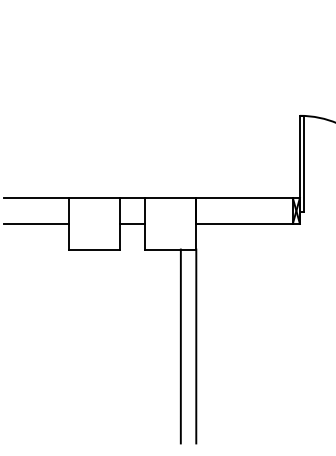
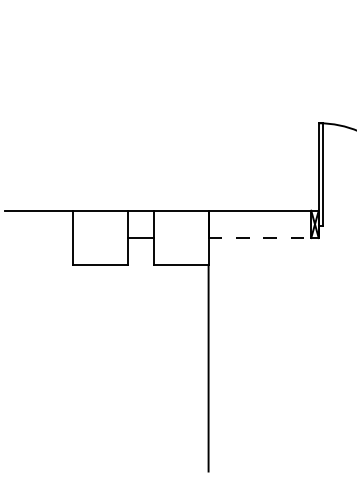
line: (36, 223) -> (38, 237), removed
line: (245, 223) -> (260, 237), solid -> dashed
line: (180, 346) -> (191, 368), removed

